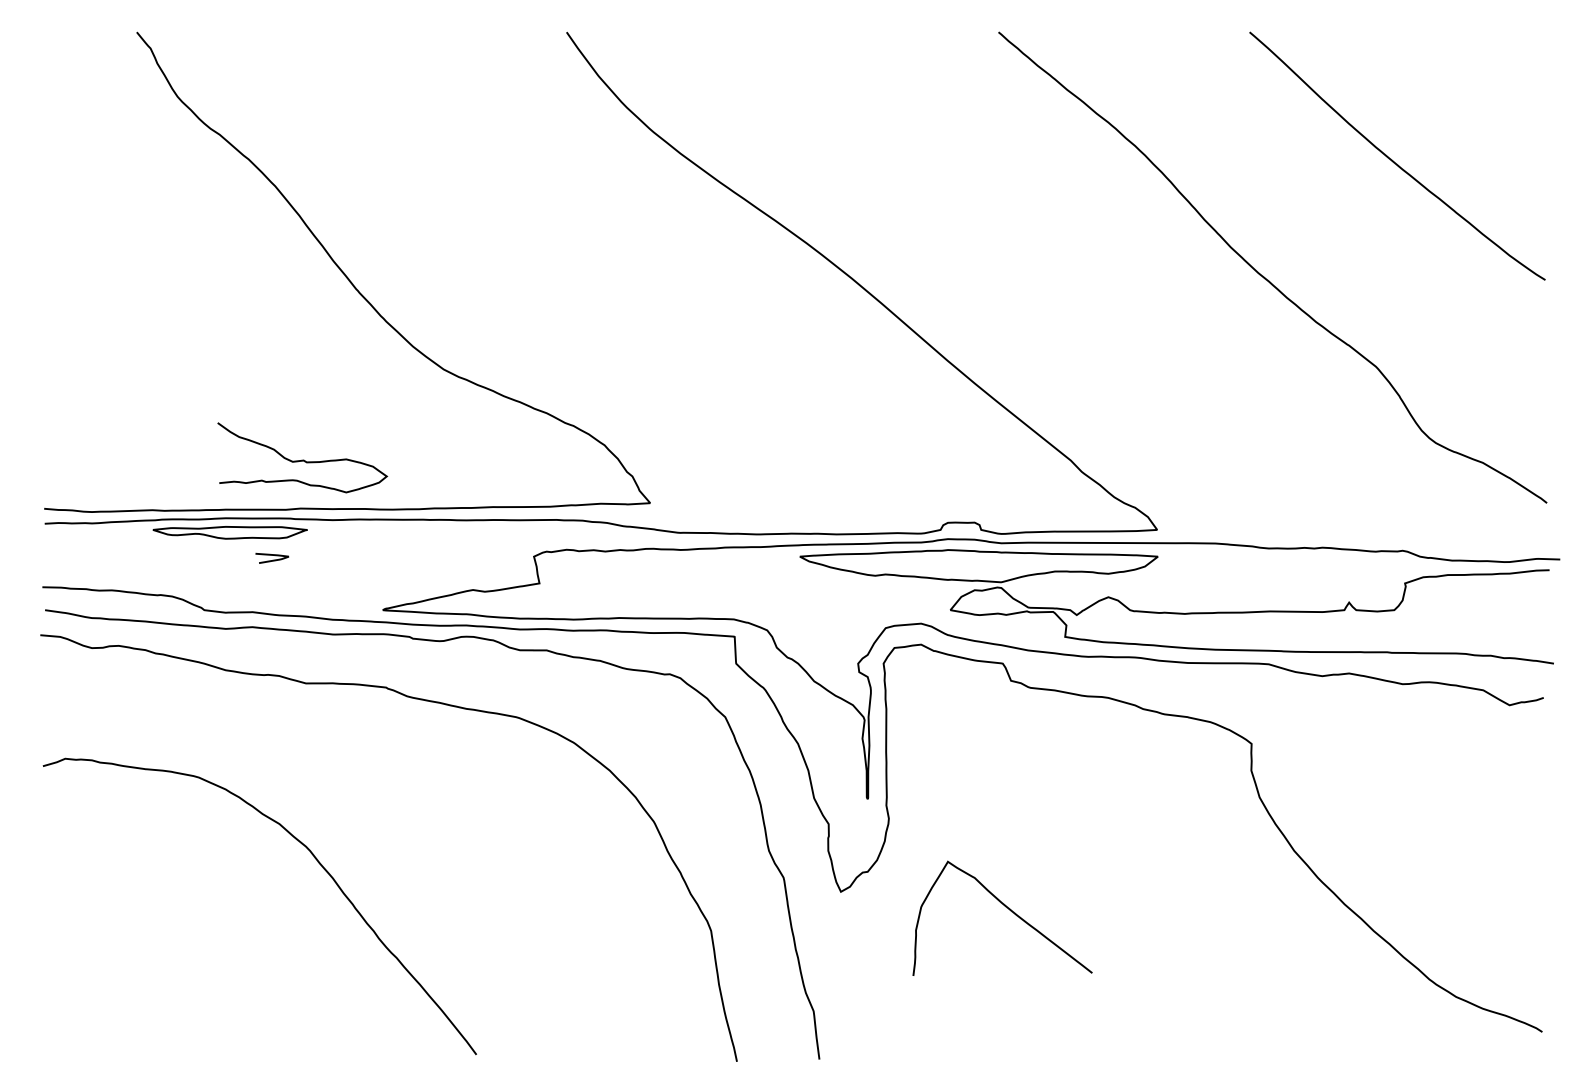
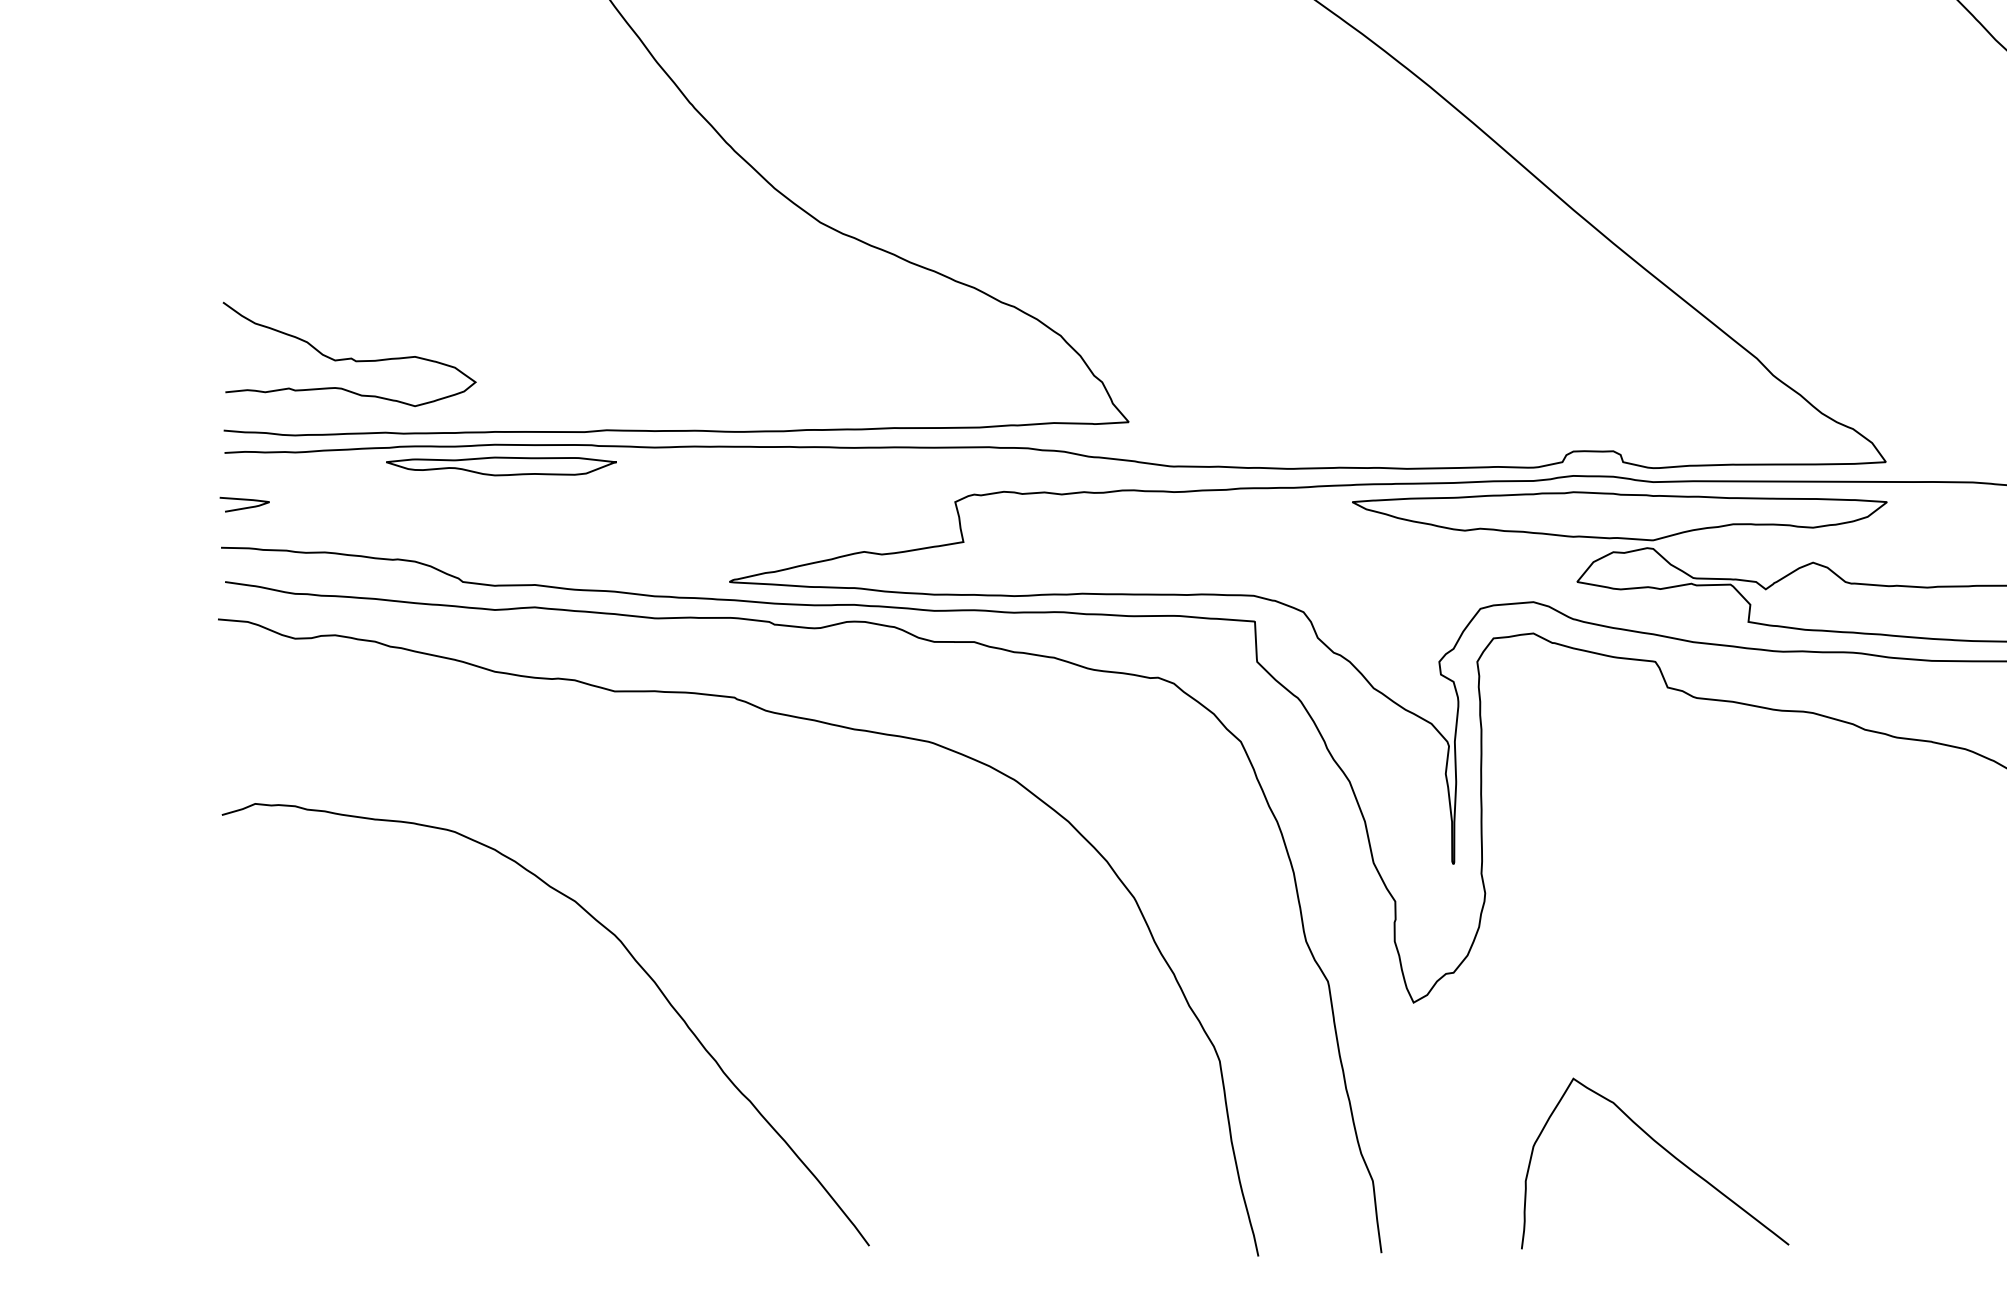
curve: (302, 459) -> (349, 356), moved
curve: (272, 555) -> (245, 500), moved
curve: (1009, 910) -> (1665, 1151), moved

